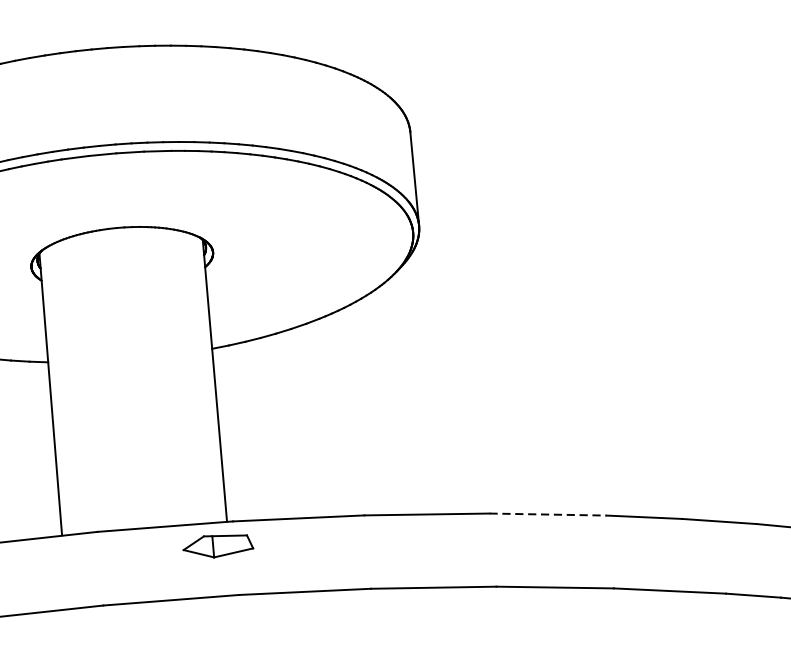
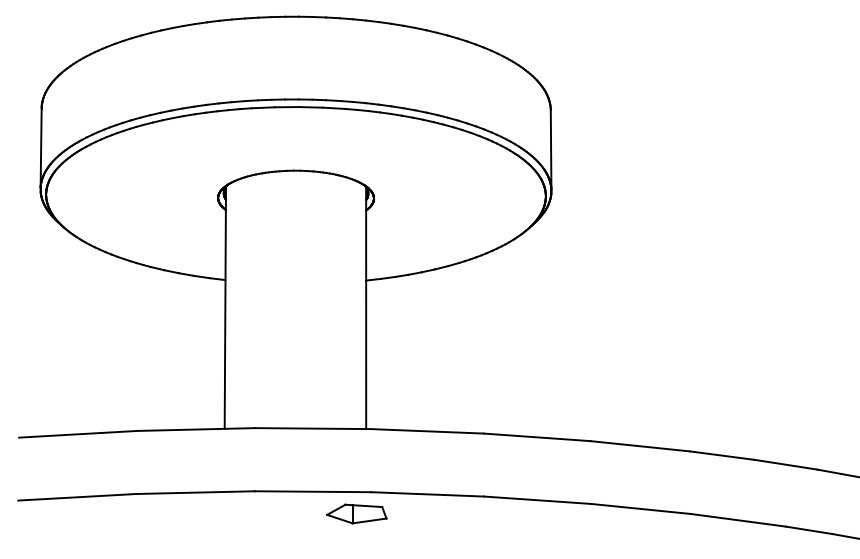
line: (548, 514) -> (640, 446), dashed -> solid
part: (217, 545) -> (356, 513), moved

